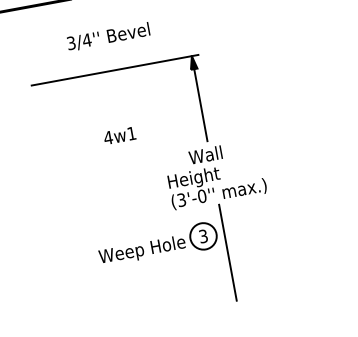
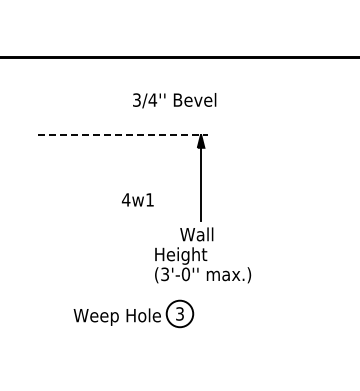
text: (108, 36) -> (174, 100), moved
line: (114, 70) -> (122, 134), solid -> dashed
text: (119, 135) -> (137, 199), moved
line: (228, 252) -> (201, 334), removed

